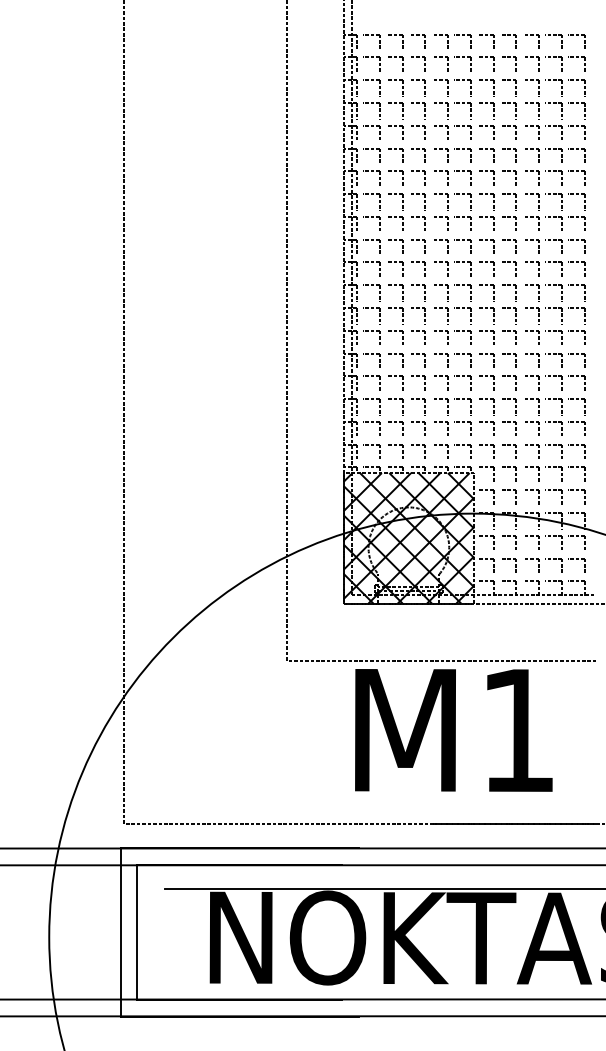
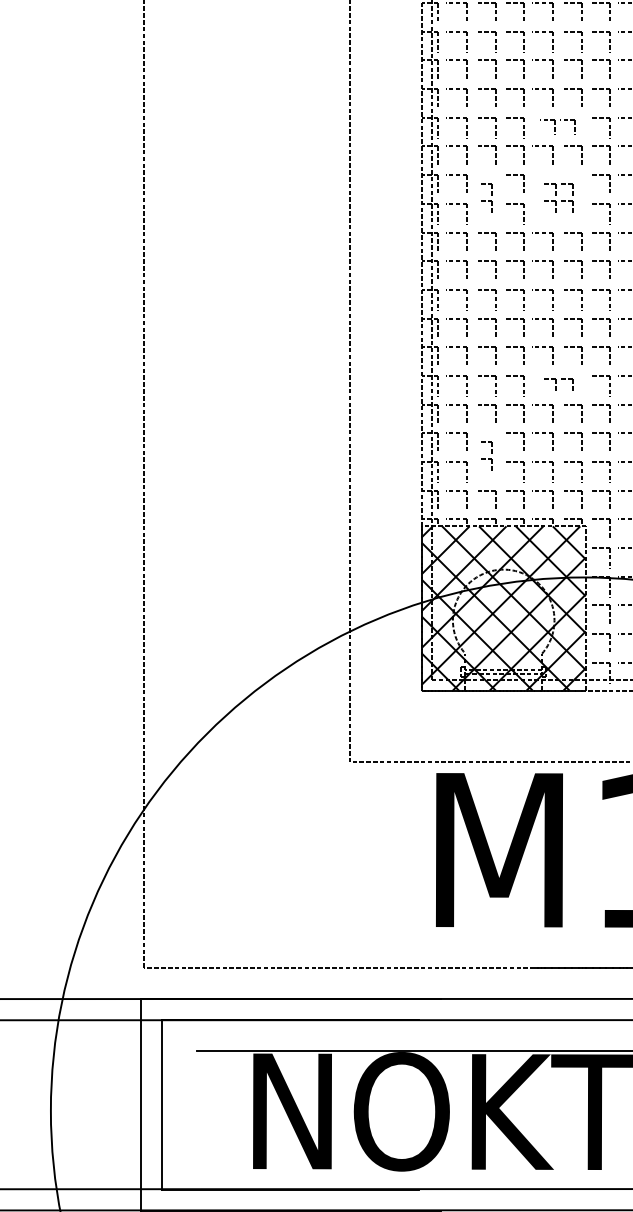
part: (452, 155) -> (558, 126), size x0.7
part: (395, 211) -> (486, 197), size x0.6
part: (452, 211) -> (558, 197), size x0.6
part: (452, 360) -> (558, 384), size x0.6
part: (395, 416) -> (486, 455), size x0.6

